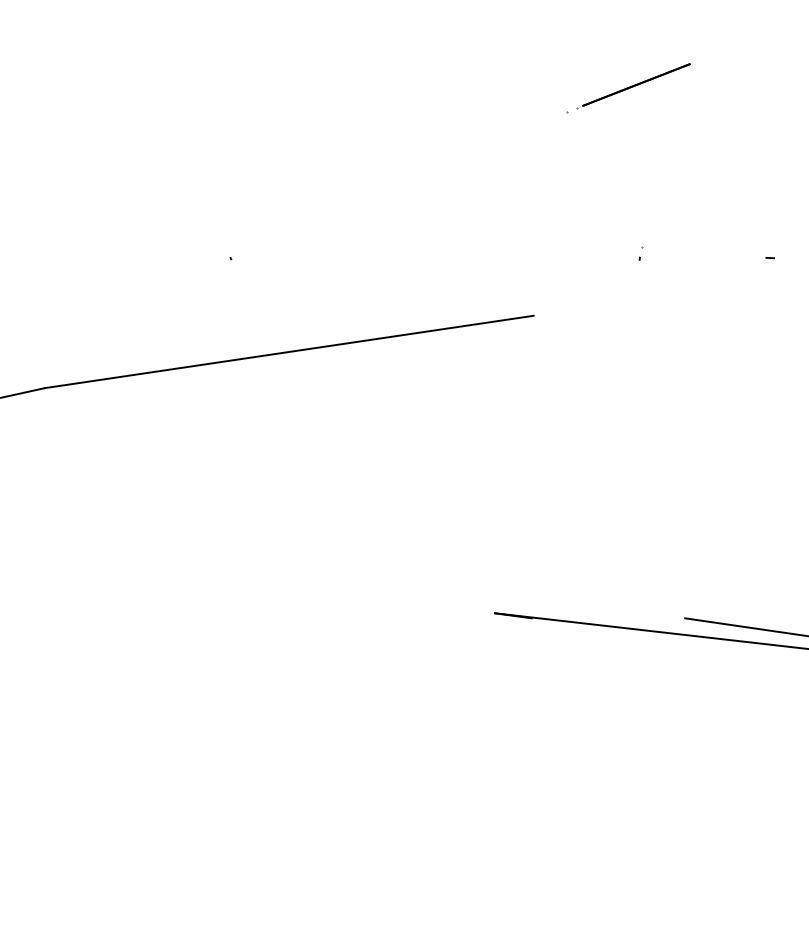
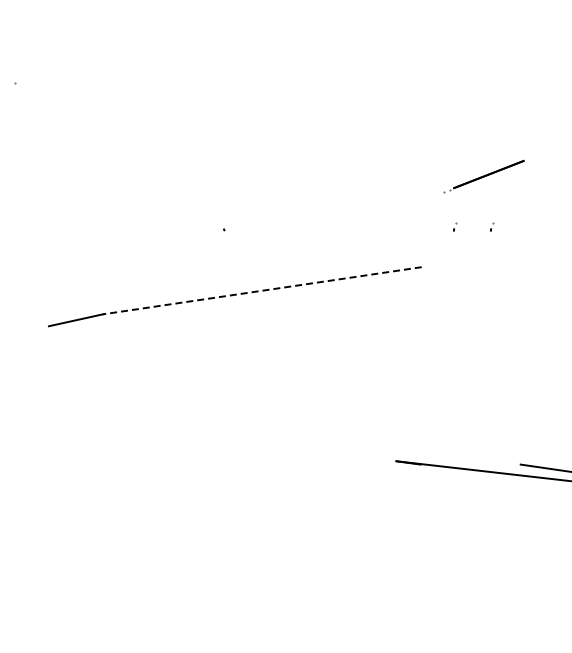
line: (628, 87) -> (483, 176), moved
part: (585, 253) -> (455, 226), added
line: (288, 351) -> (261, 290), solid -> dashed

